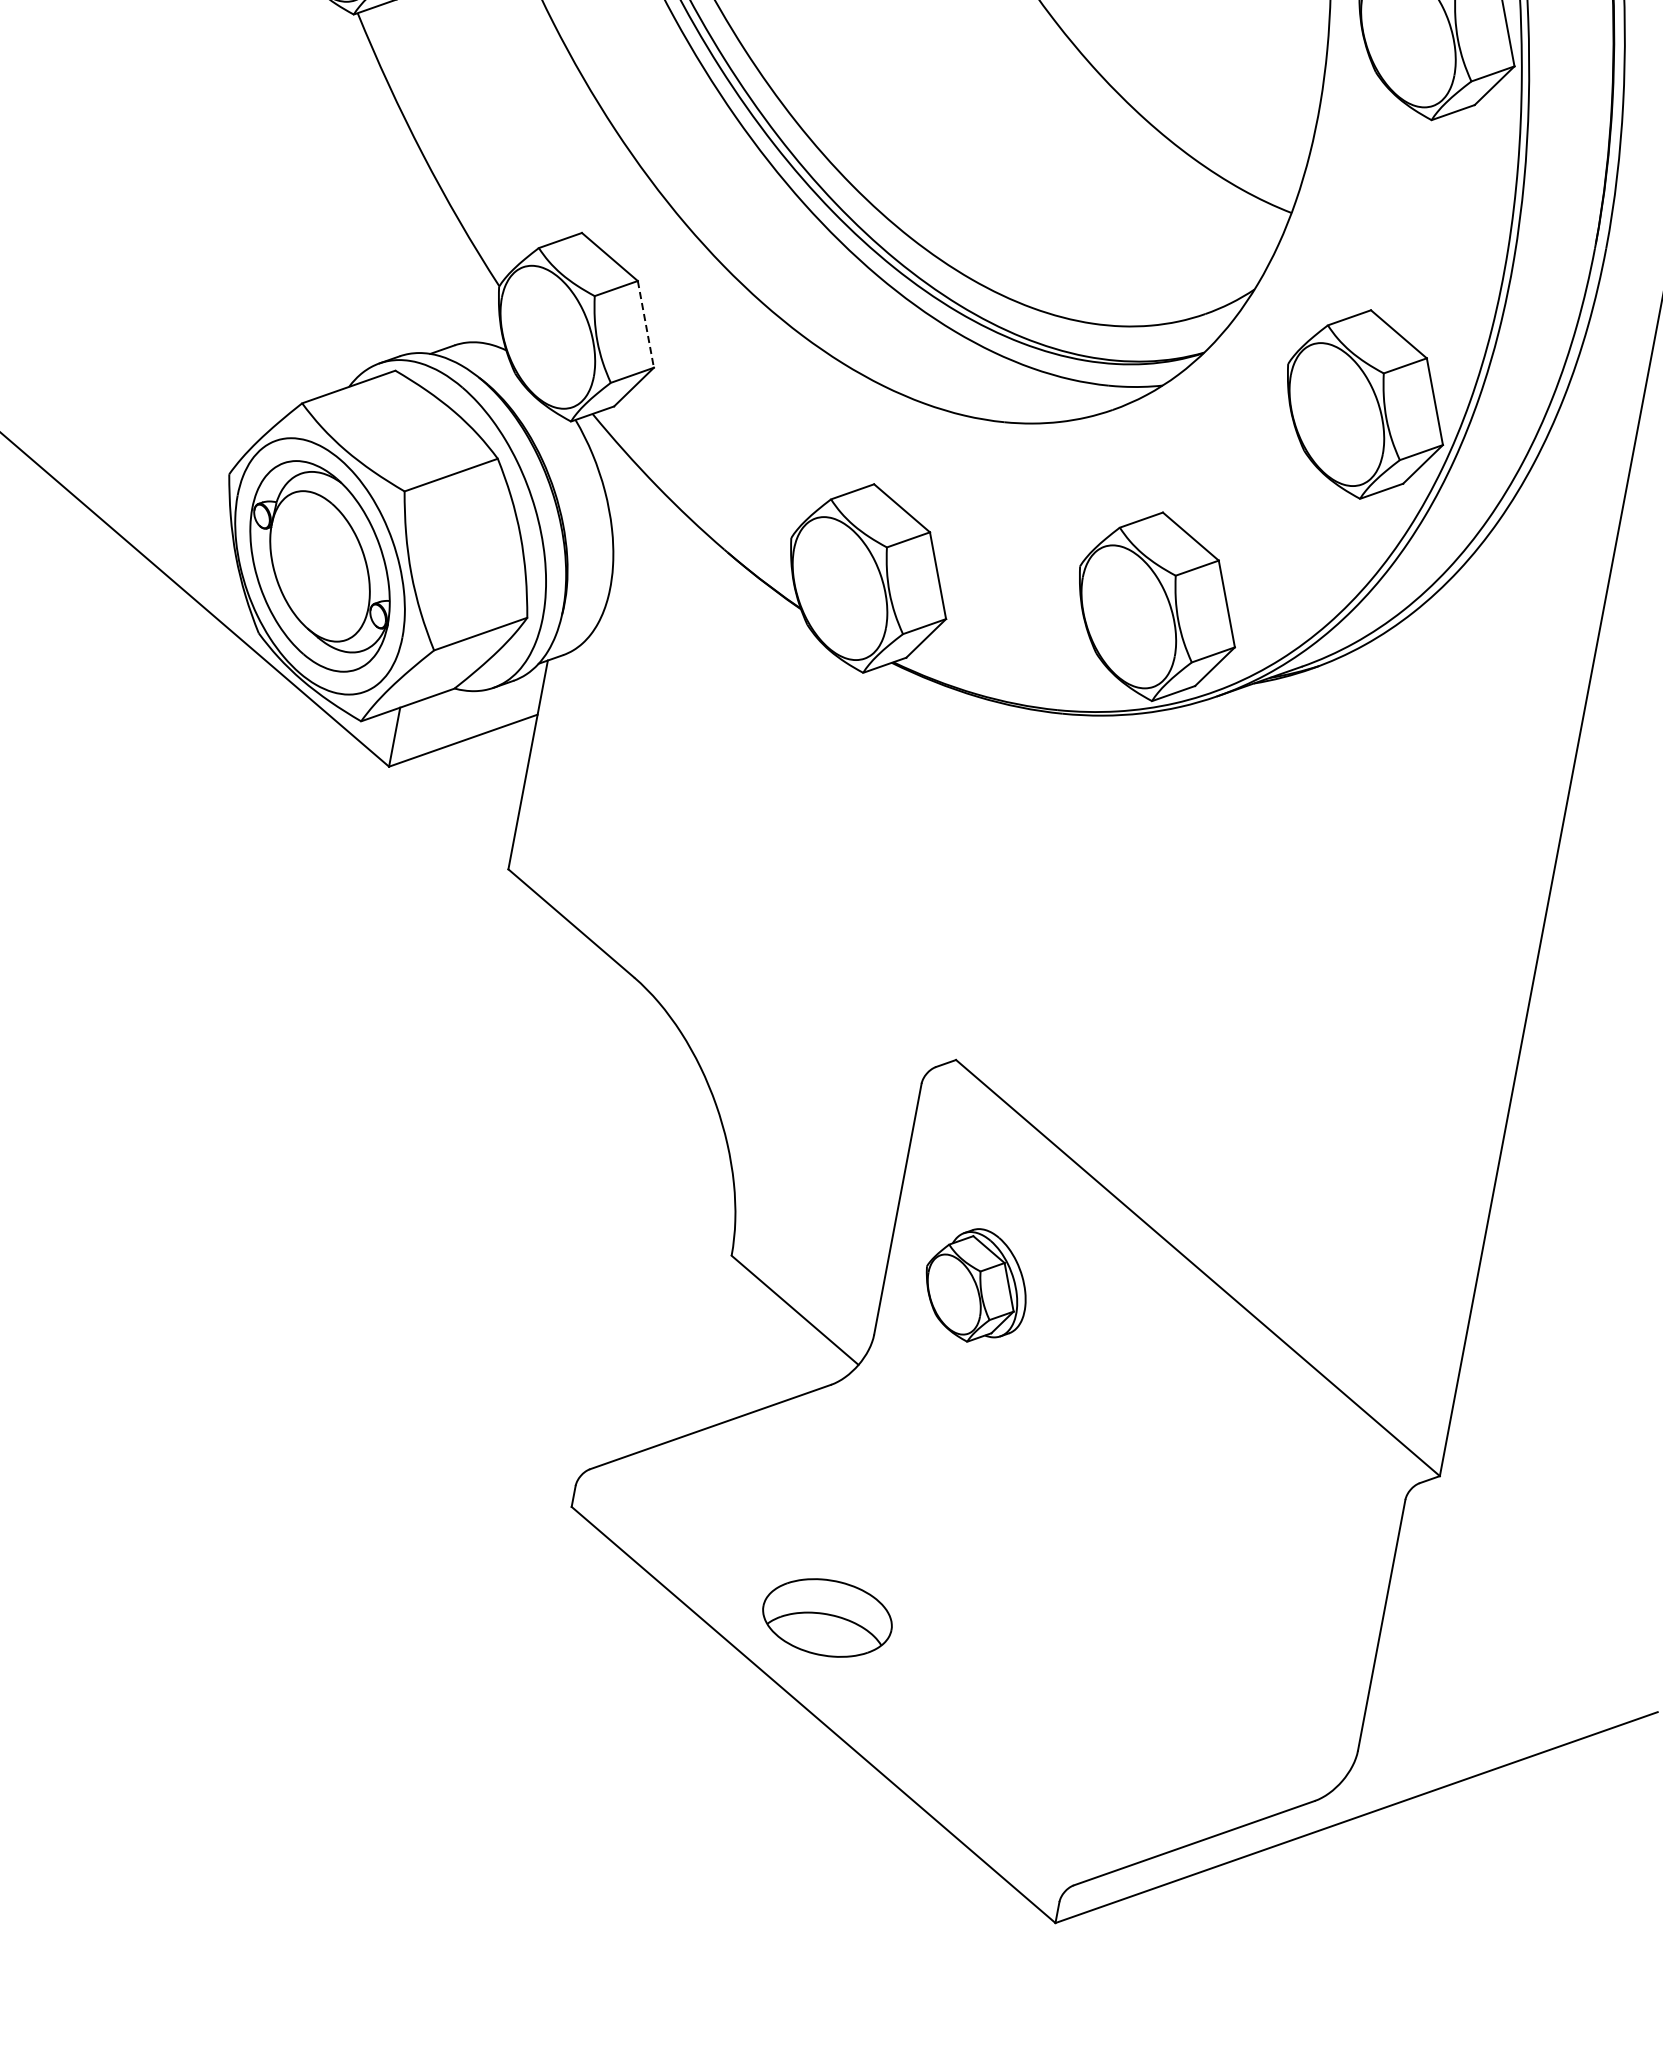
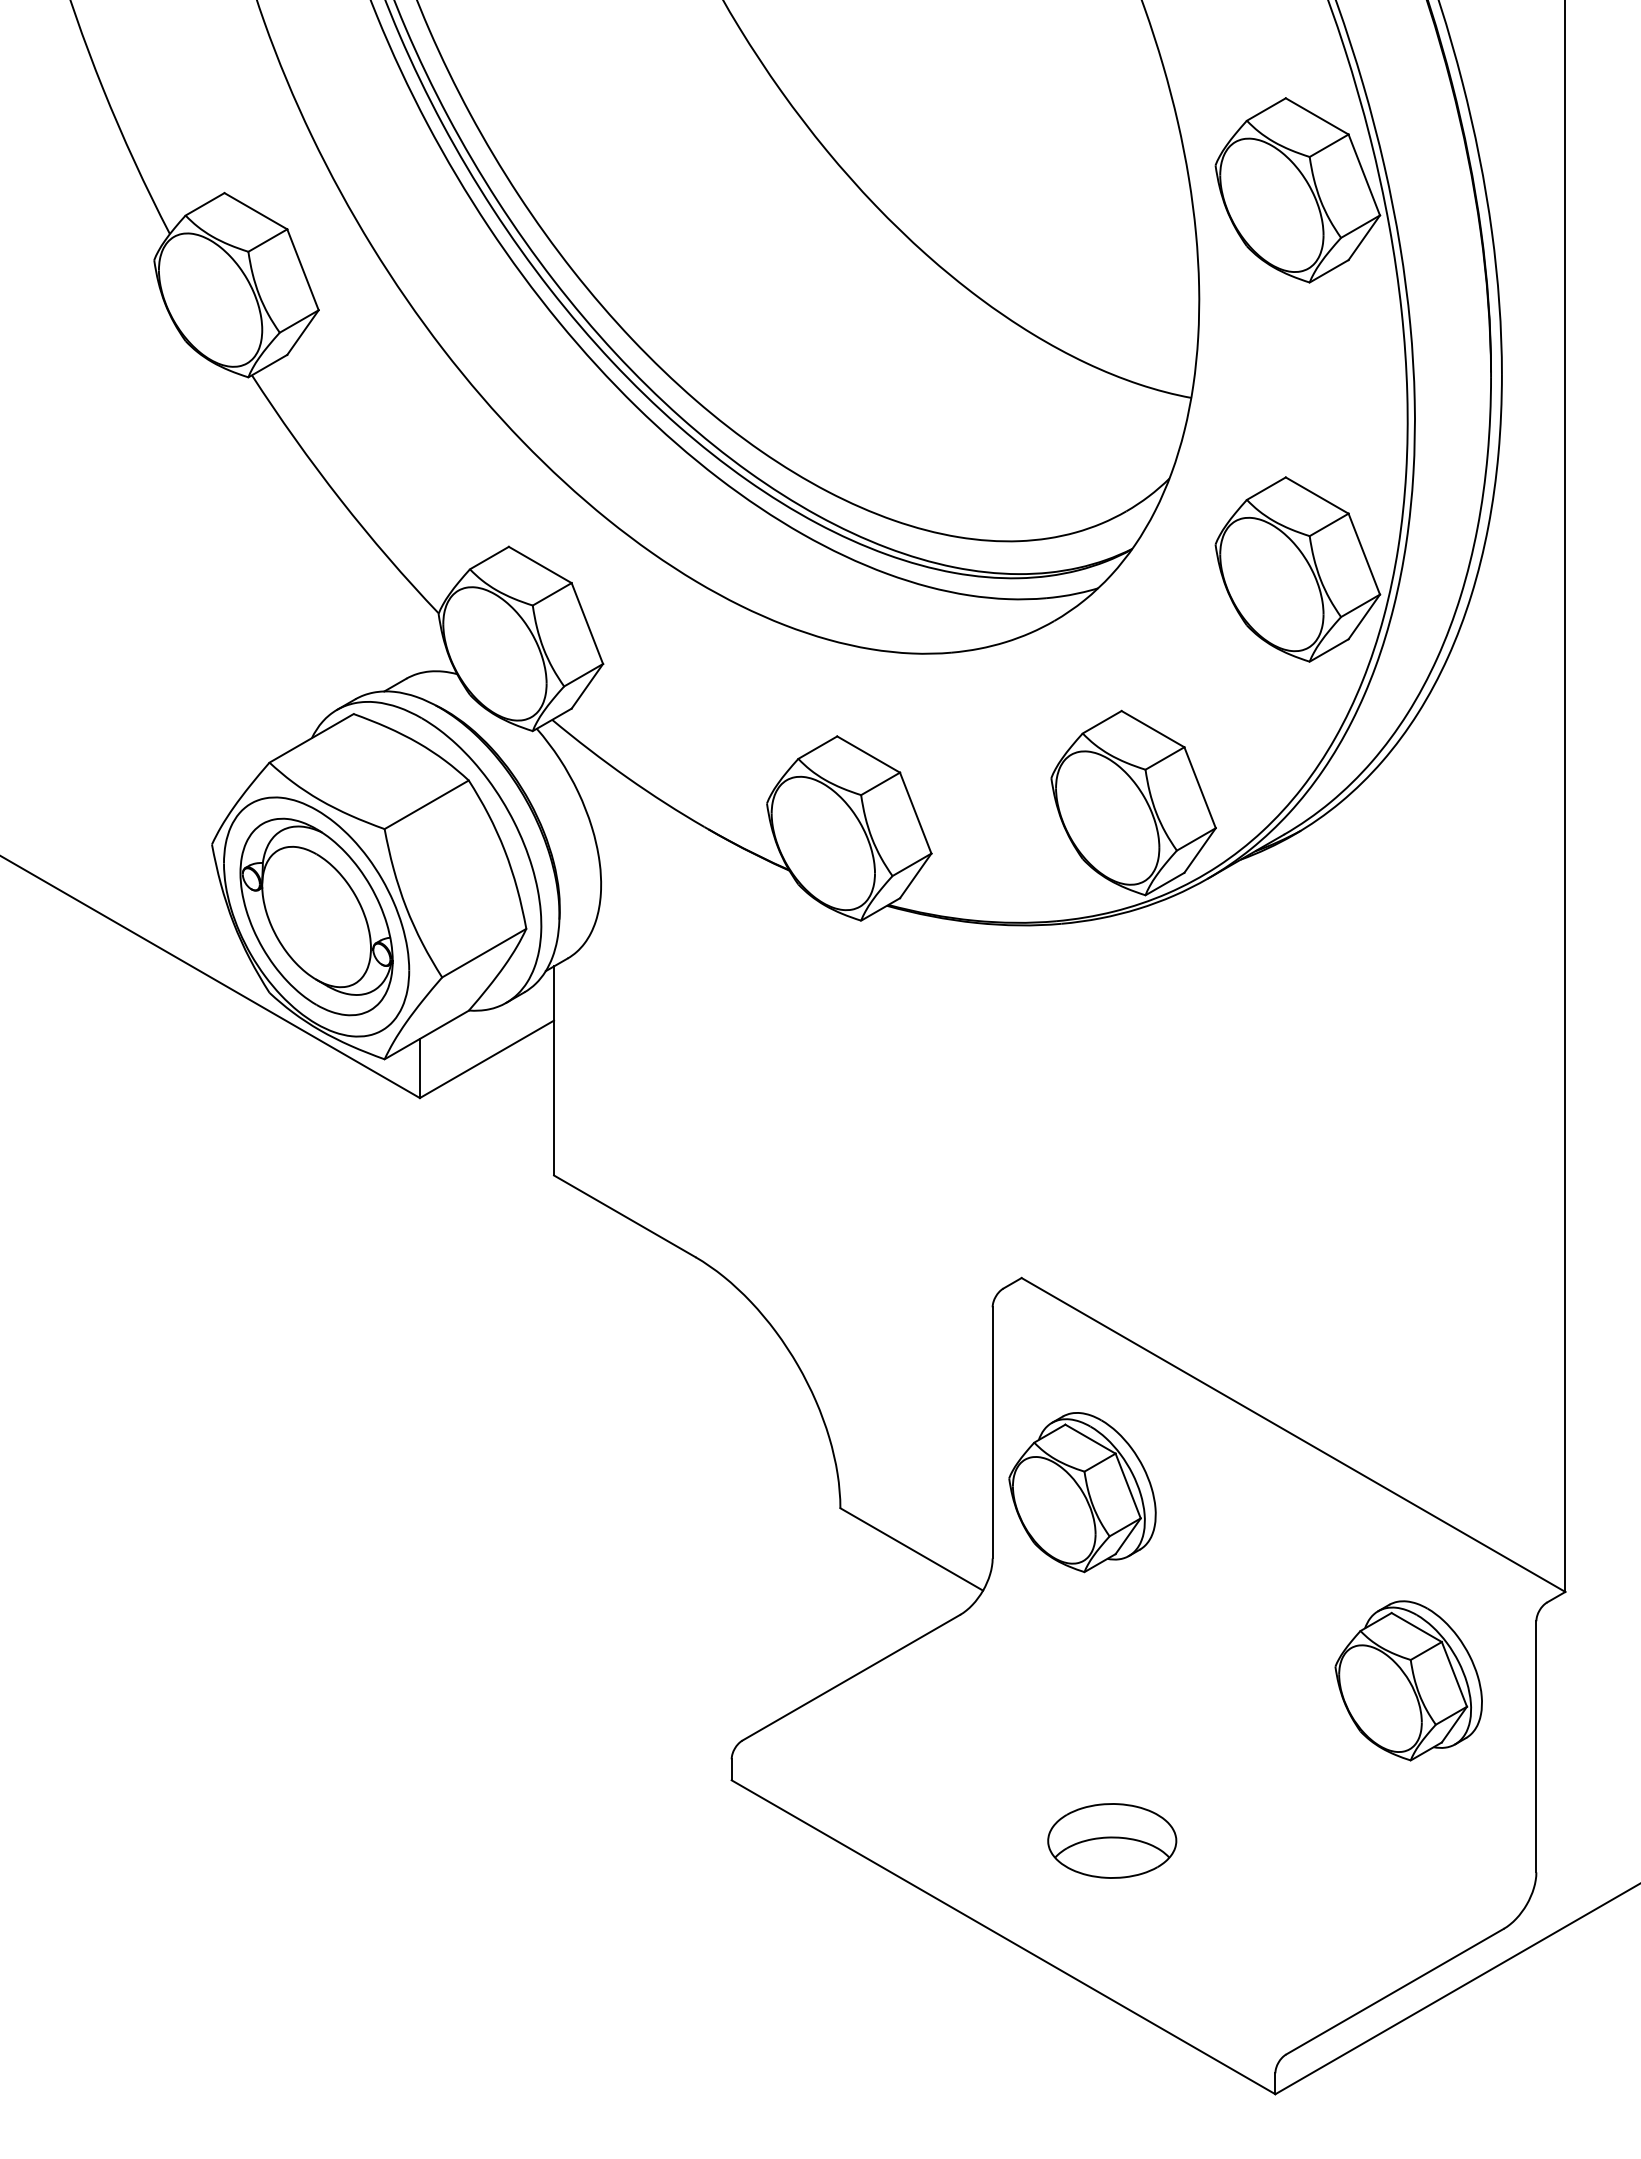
line: (645, 325) -> (587, 624), dashed -> solid
part: (976, 1285) -> (1082, 1492), size x1.43
part: (1266, 1534) -> (1408, 1680), added
part: (827, 1617) -> (1112, 1840), moved

